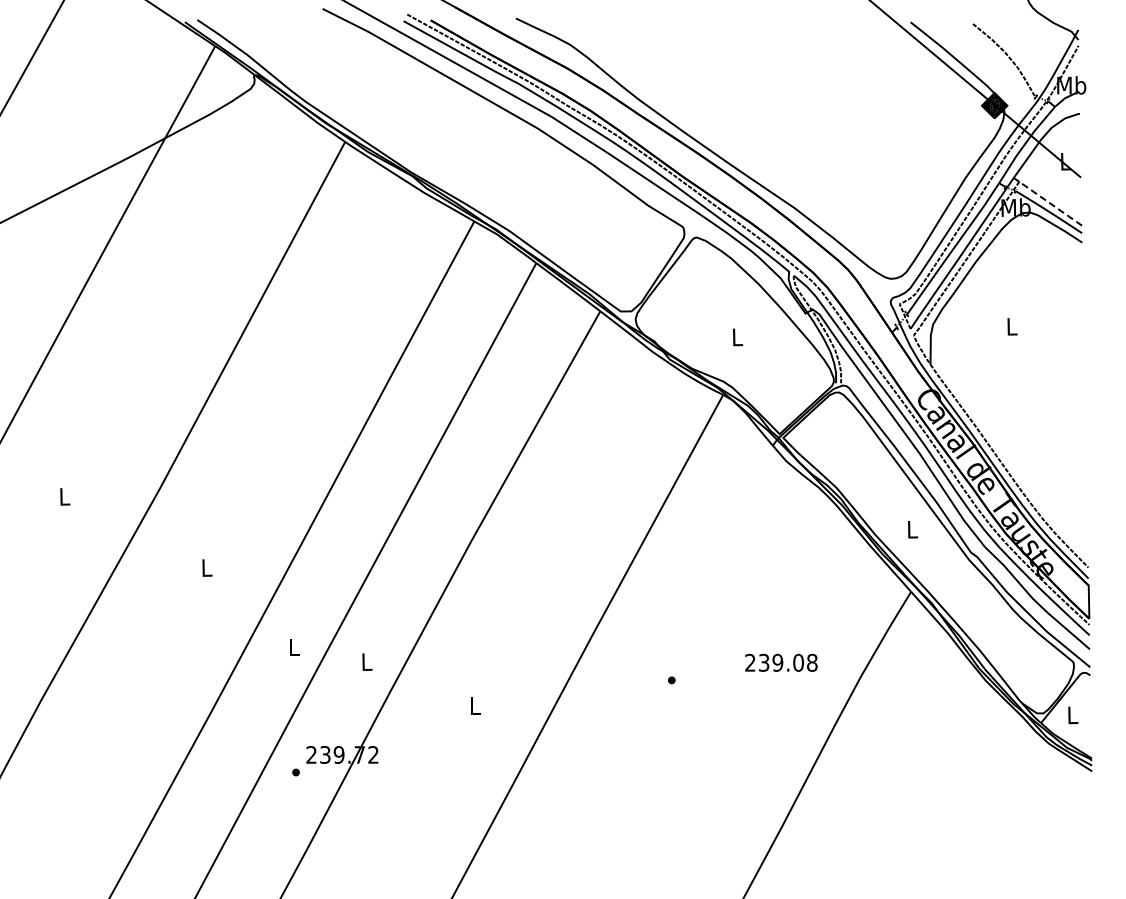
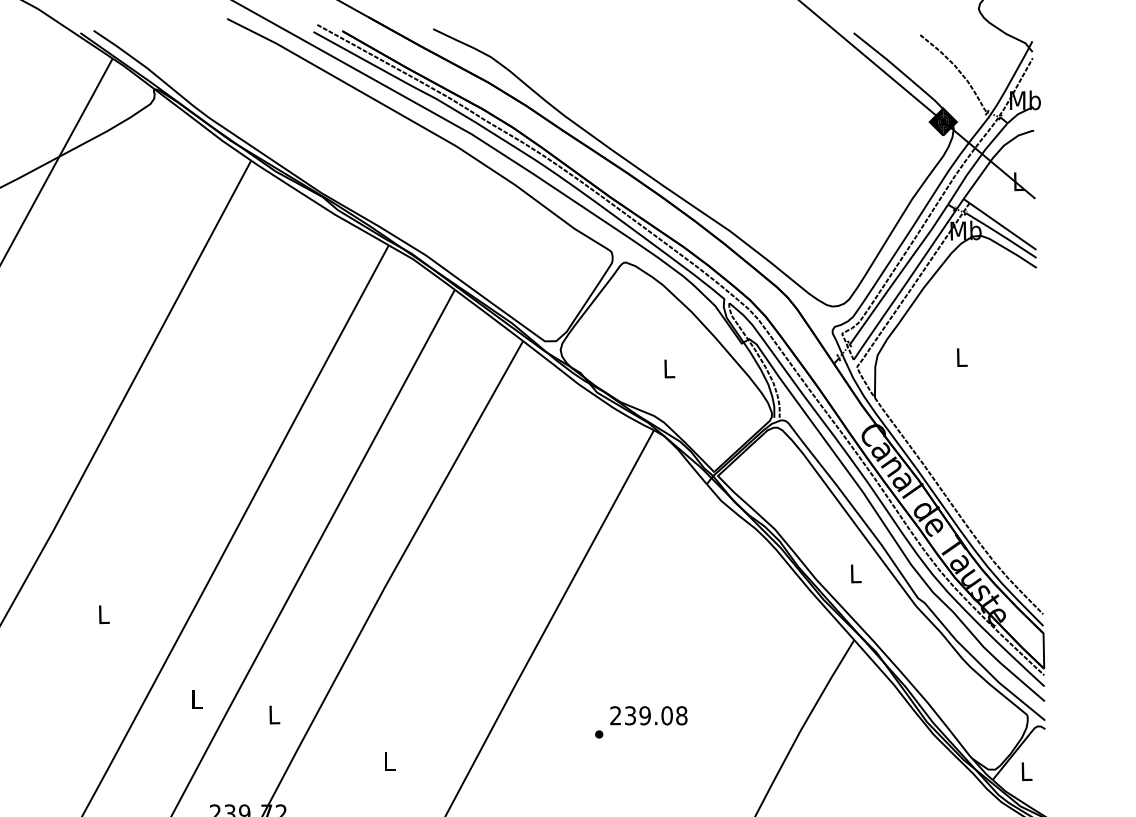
line: (1050, 203) -> (1002, 226), dashed -> solid
text: (781, 662) -> (648, 715), moved

